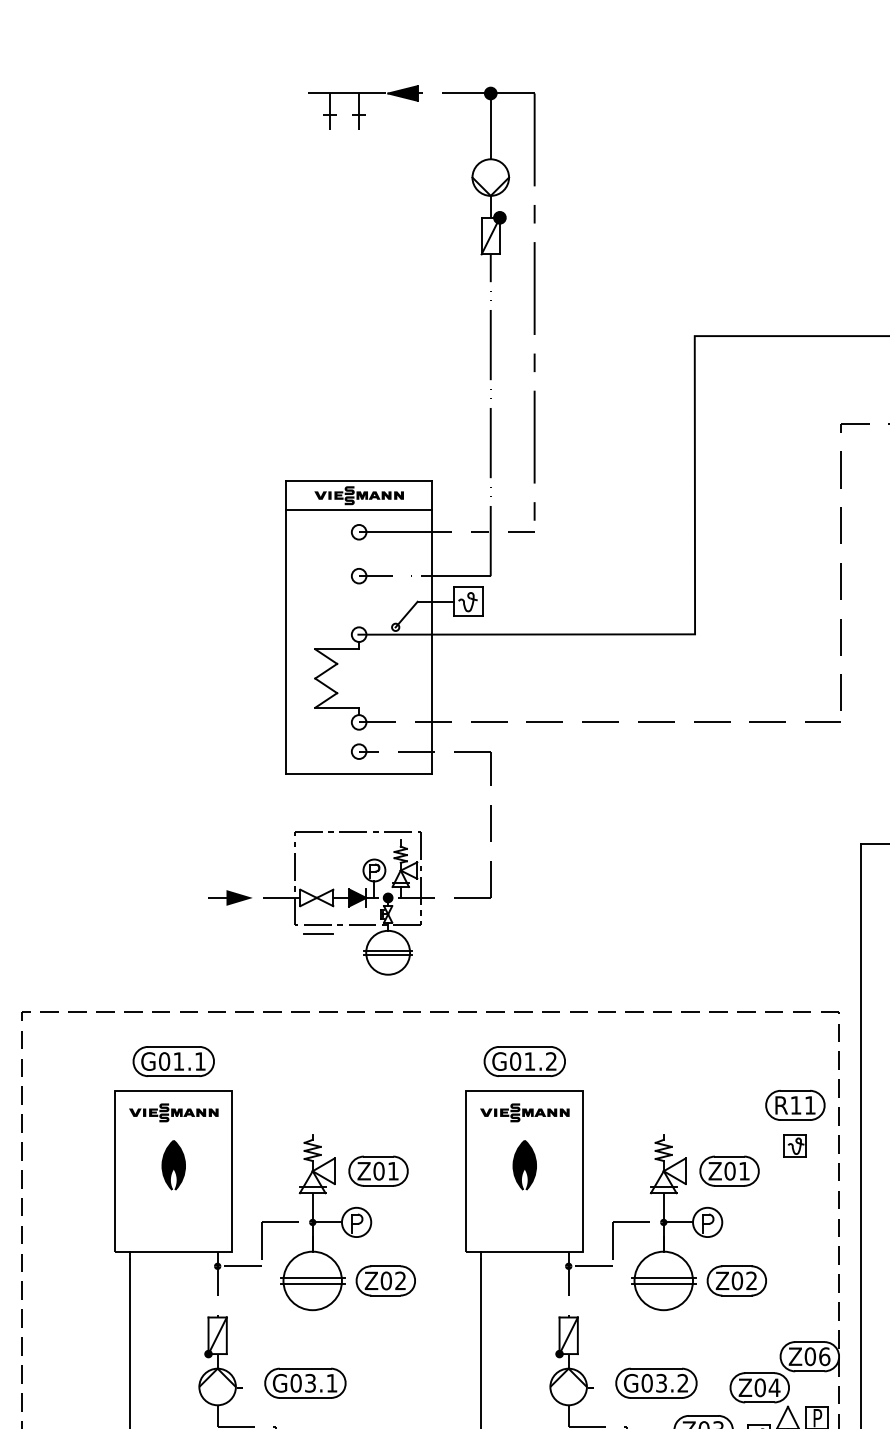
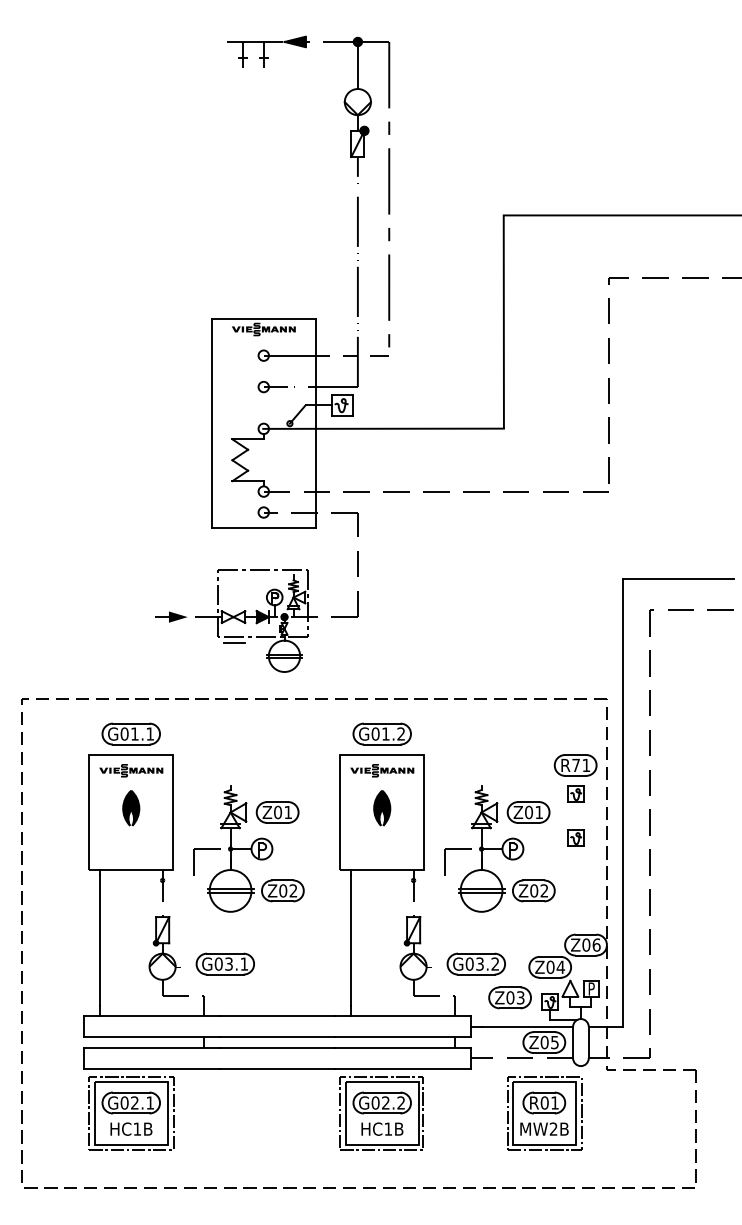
line: (358, 511) -> (263, 340), removed
text: (795, 1105) -> (575, 765), R11 -> R71
part: (795, 1206) -> (575, 837), added
line: (239, 1266) -> (178, 880), removed
line: (589, 1266) -> (428, 880), removed

